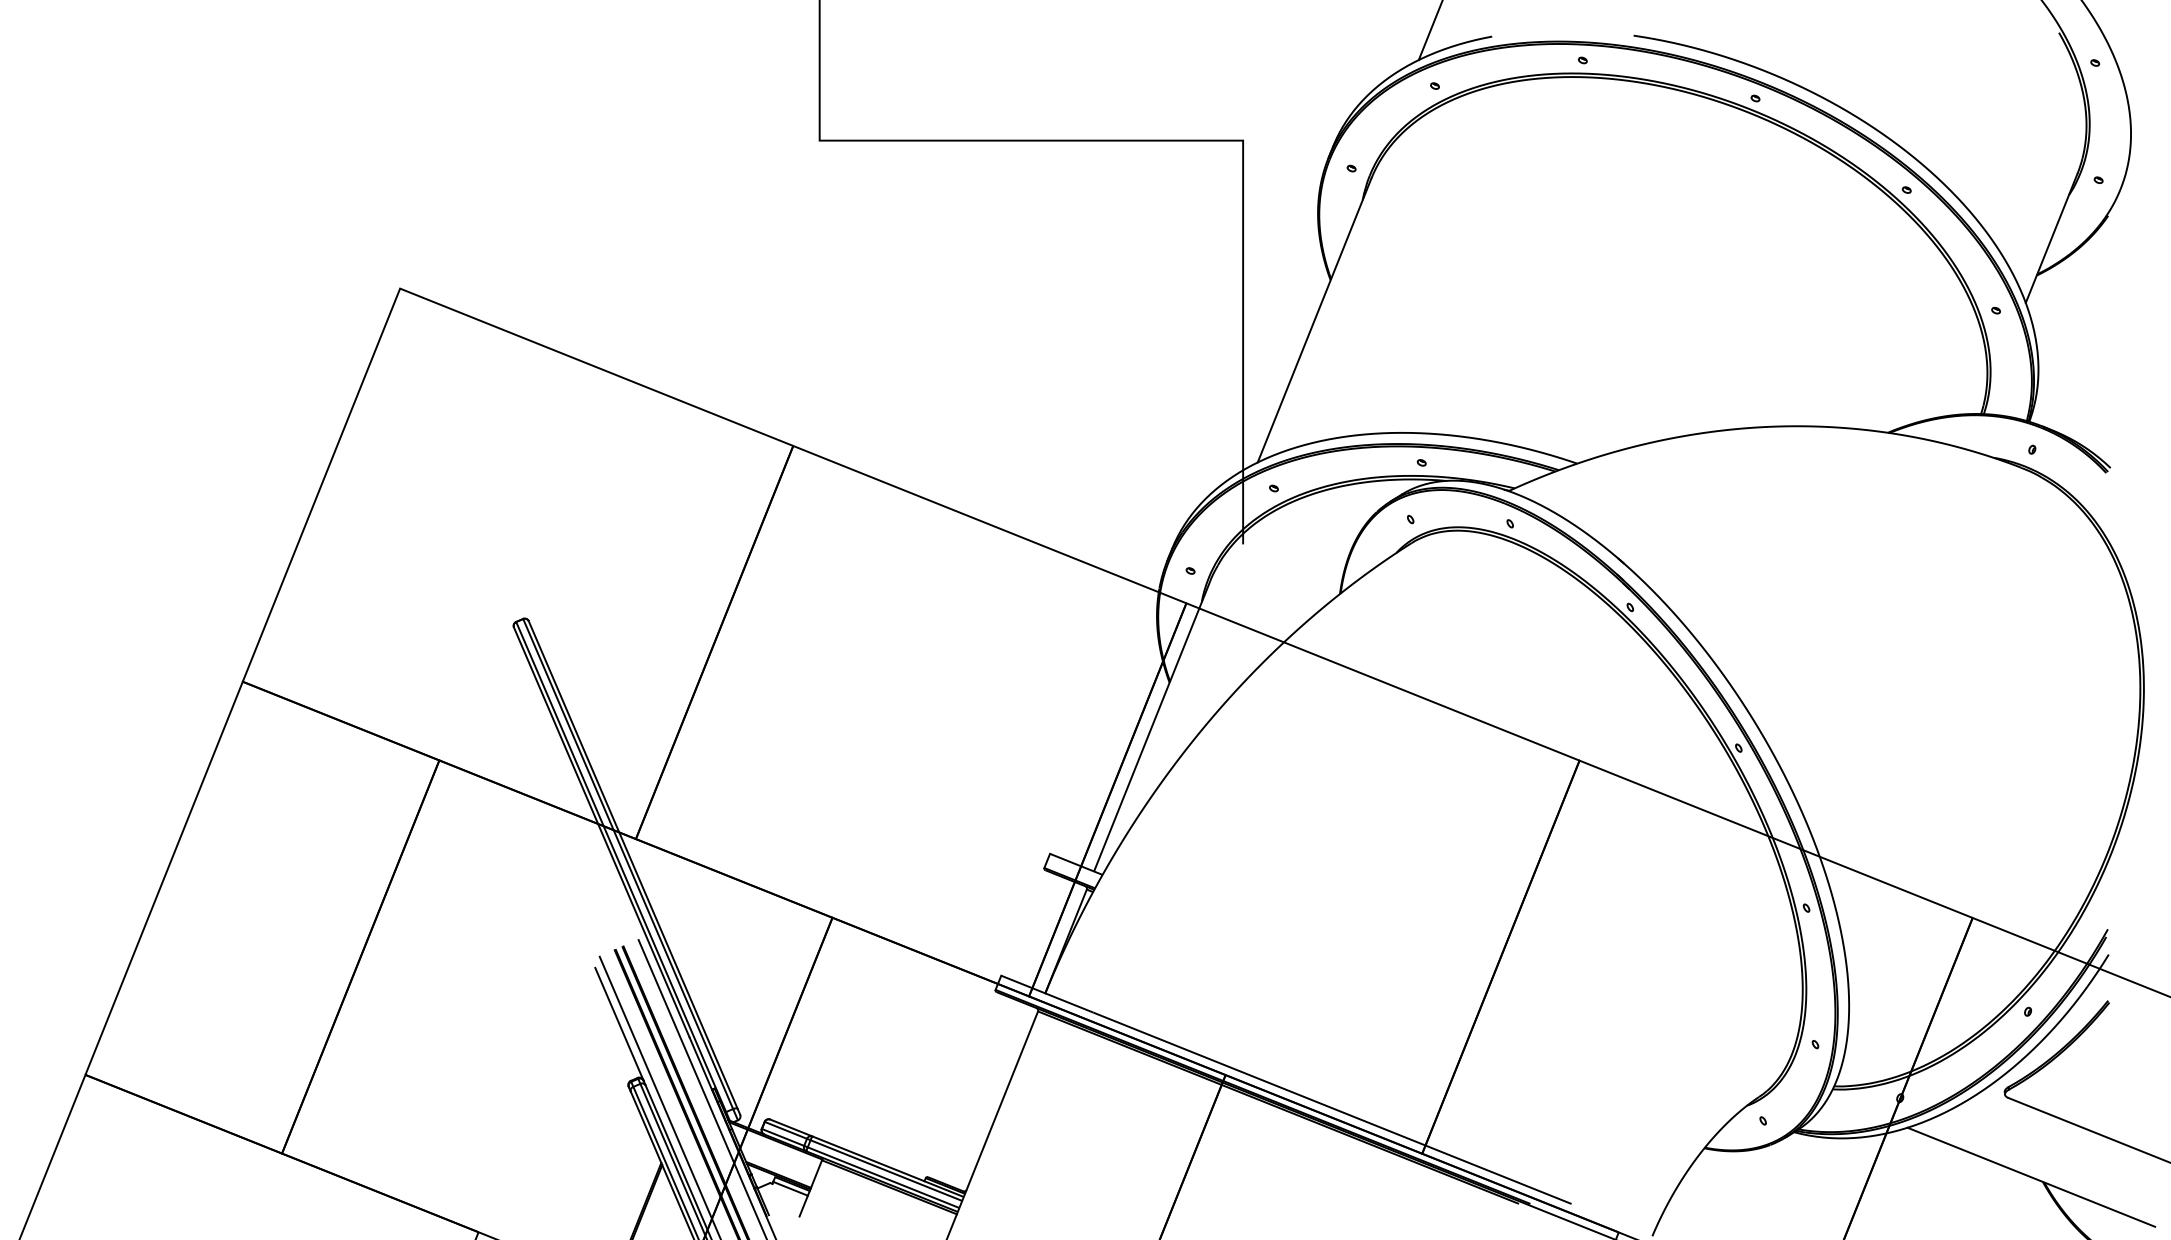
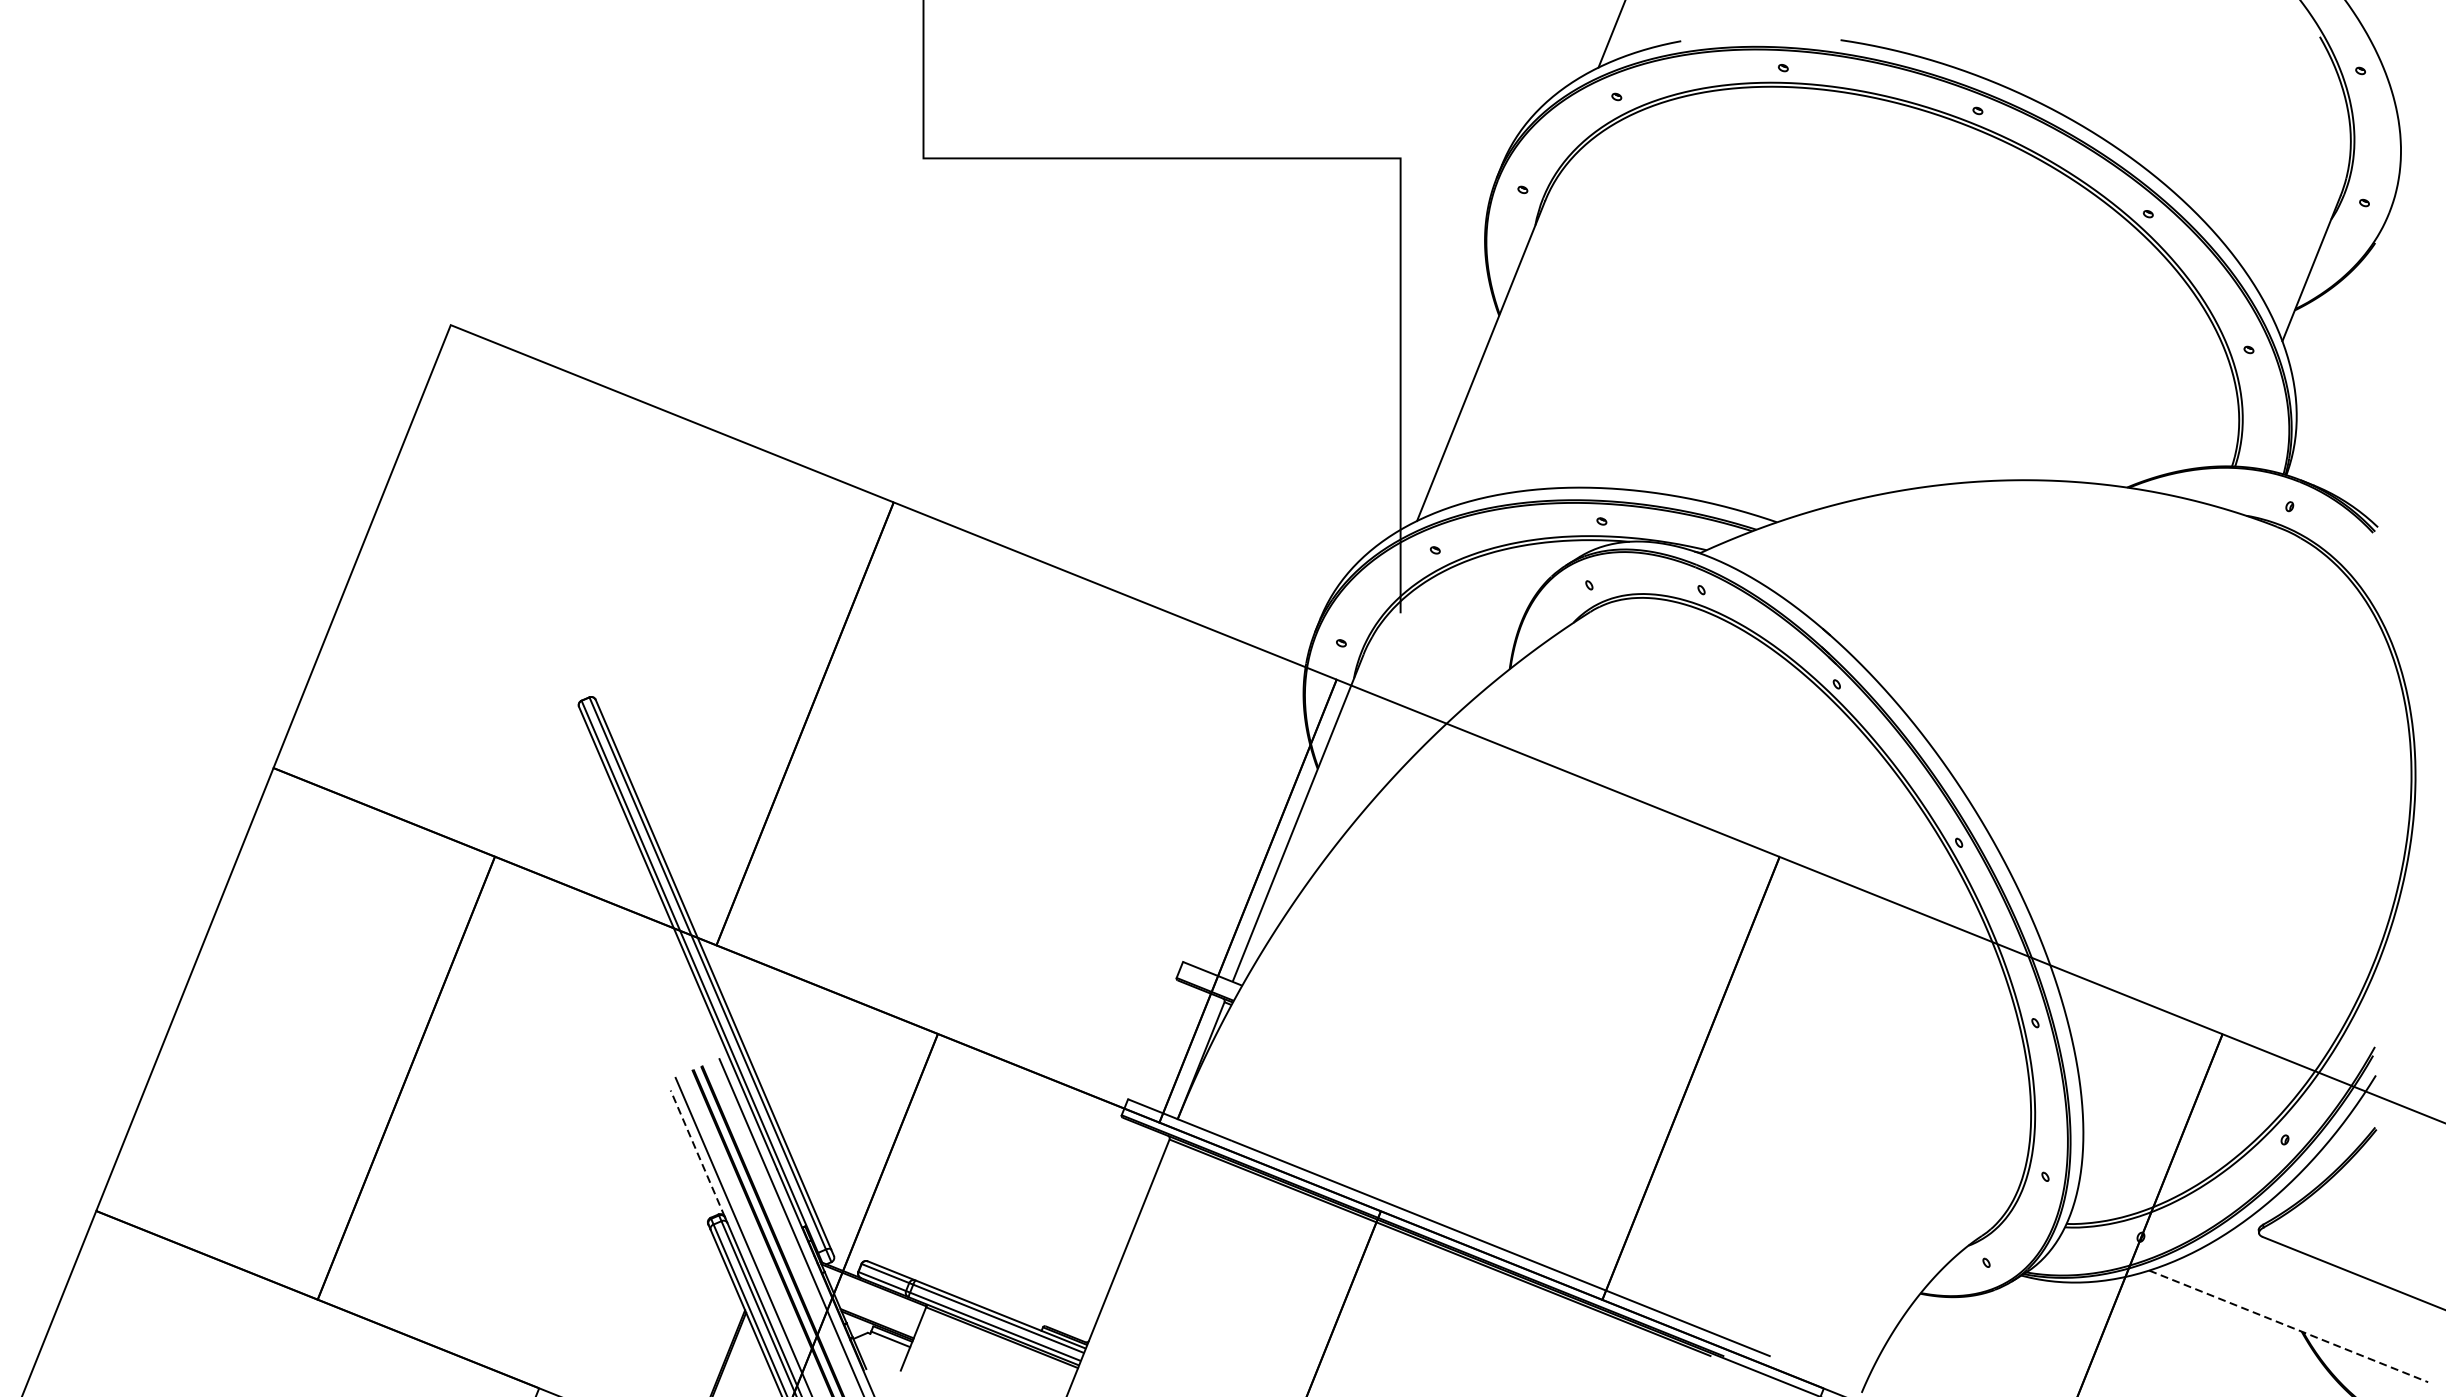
line: (619, 1023) -> (697, 1153), solid -> dashed
line: (2031, 1177) -> (2288, 1326), solid -> dashed

